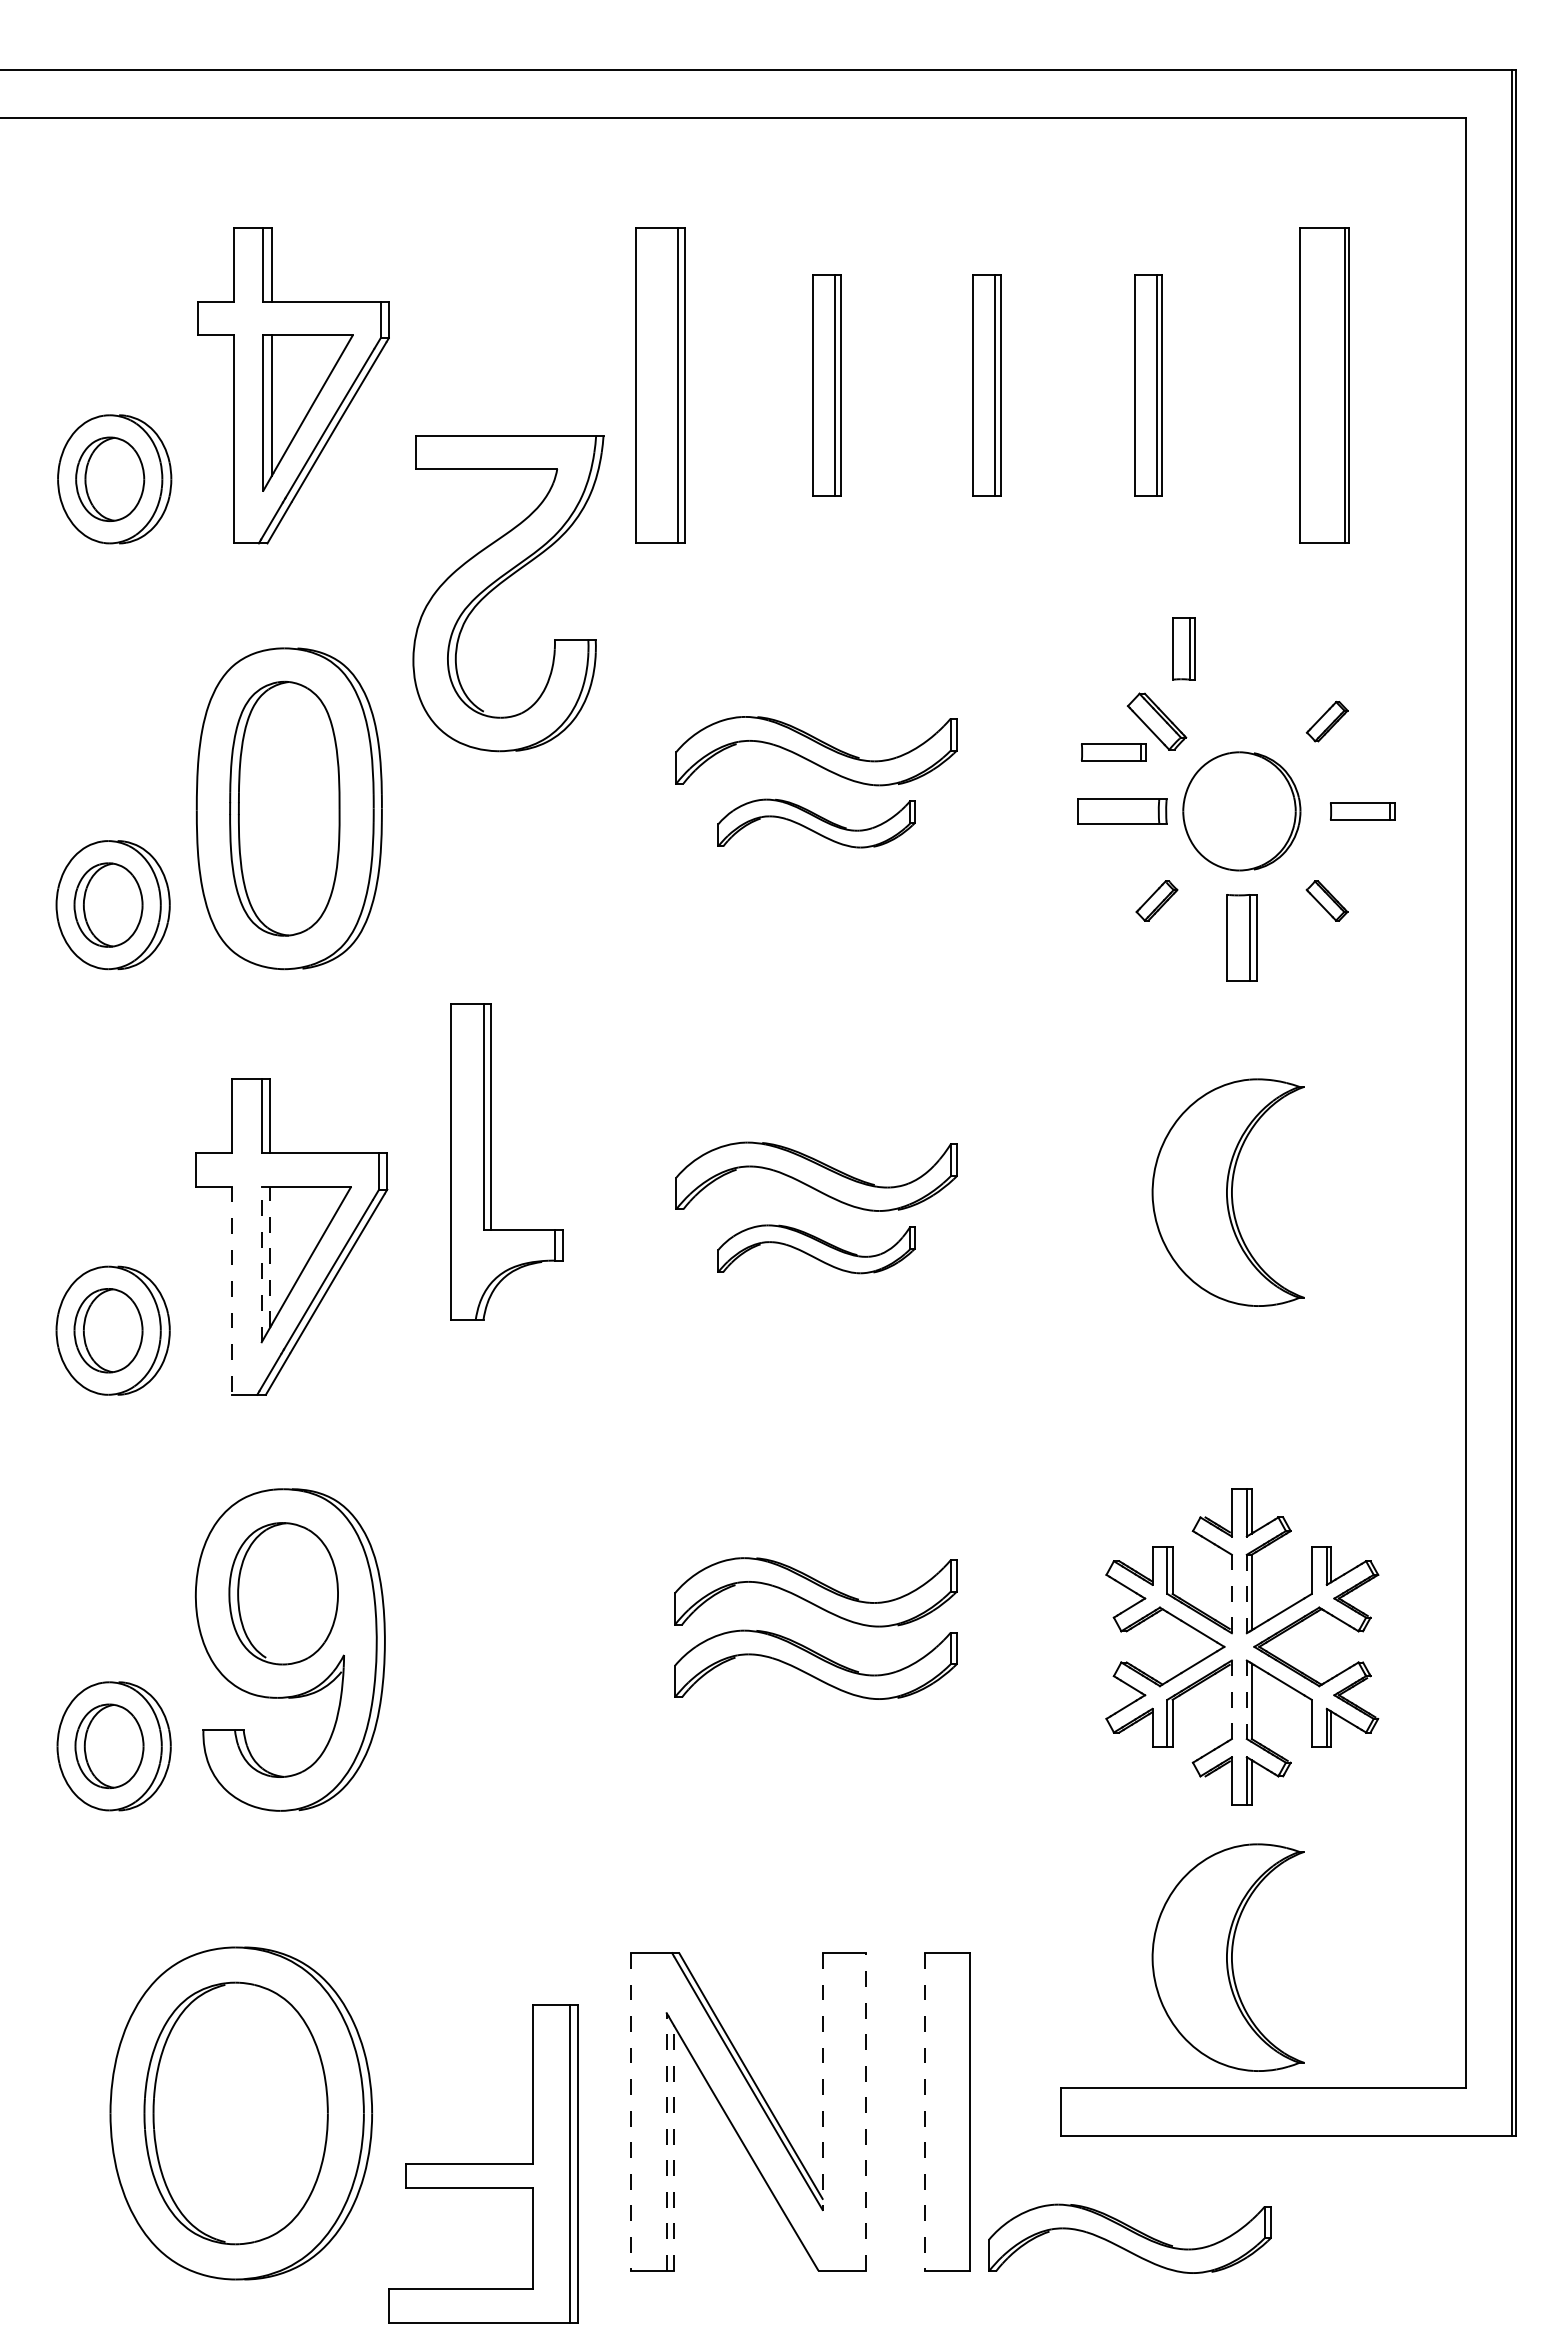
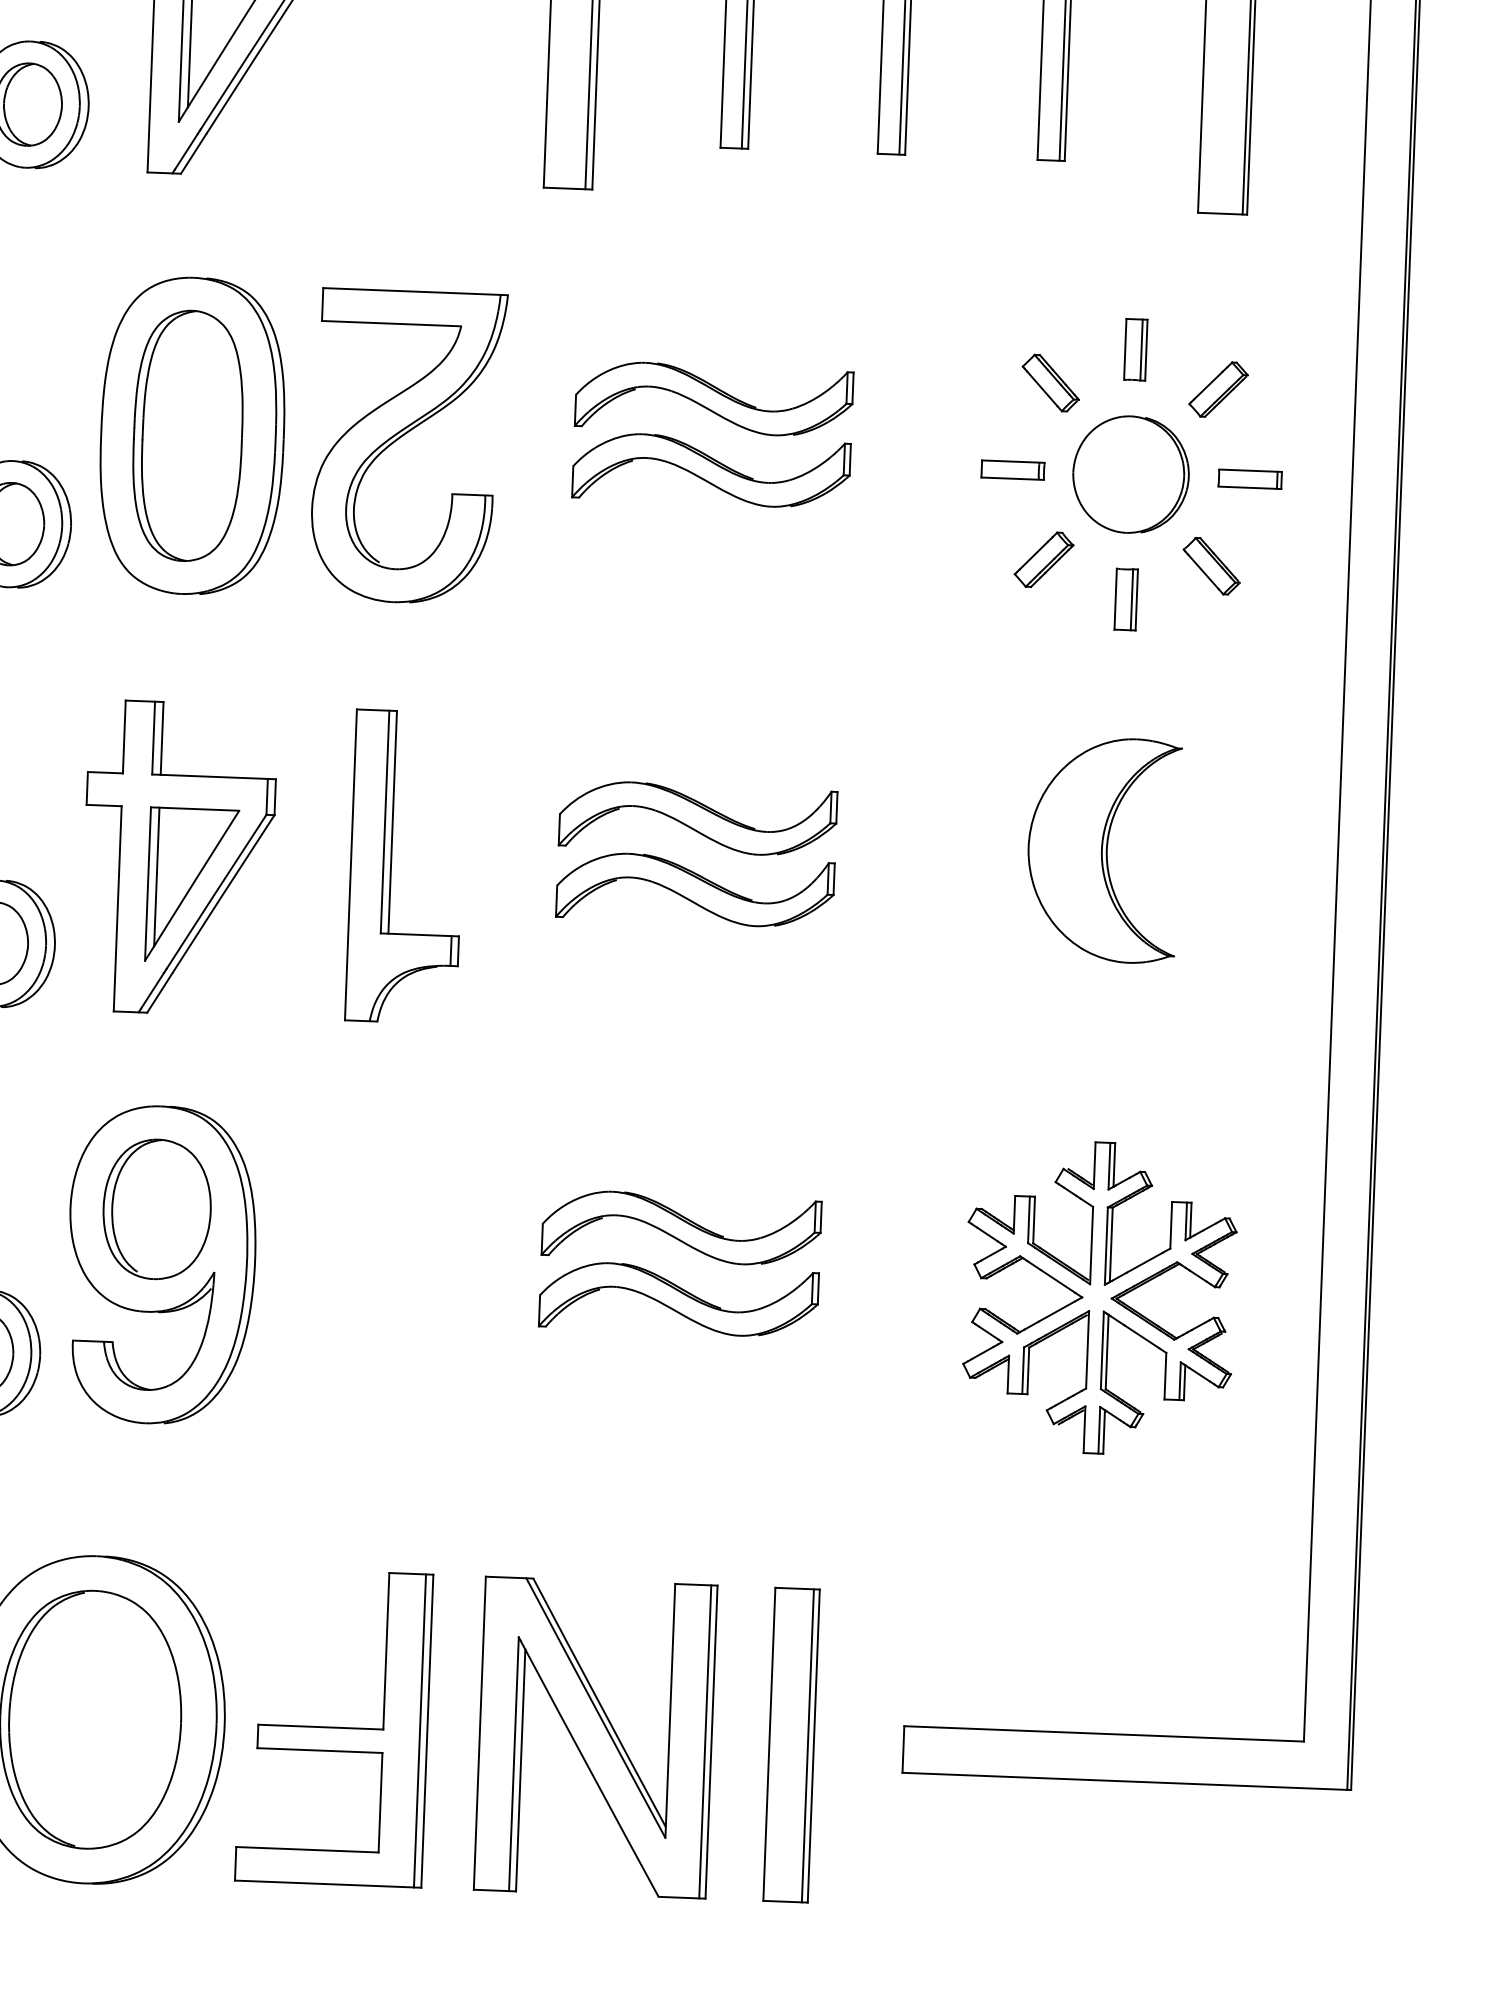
part: (502, 583) -> (402, 436), moved
part: (1183, 648) -> (1135, 349), moved
part: (1327, 721) -> (1218, 389), size x1.43
part: (1113, 752) -> (1006, 411), removed
part: (1121, 811) -> (1012, 470), size x0.71
part: (816, 823) -> (711, 470), size x1.43
part: (1156, 900) -> (1043, 559), size x1.43
part: (1326, 900) -> (1211, 565), size x1.43
part: (1241, 937) -> (1125, 598), size x0.71
part: (491, 1161) -> (391, 865), moved
part: (816, 1249) -> (695, 890), size x1.43
line: (270, 1256) -> (156, 876), dashed -> solid
line: (261, 1264) -> (147, 884), dashed -> solid
line: (232, 1291) -> (118, 909), dashed -> solid
line: (1231, 1593) -> (1091, 1245), dashed -> solid
line: (1246, 1594) -> (1105, 1246), dashed -> solid
line: (1231, 1699) -> (1087, 1349), dashed -> solid
line: (1246, 1700) -> (1101, 1351), dashed -> solid
part: (1227, 1957) -> (1073, 1603), removed
line: (823, 2081) -> (670, 1710), dashed -> solid
line: (631, 2111) -> (480, 1732), dashed -> solid
line: (859, 2111) -> (705, 1741), added
line: (866, 2111) -> (711, 1741), dashed -> solid
line: (924, 2111) -> (769, 1743), dashed -> solid
line: (963, 2111) -> (807, 1745), added
line: (666, 2141) -> (513, 1763), dashed -> solid
line: (673, 2148) -> (520, 1770), dashed -> solid
part: (483, 2163) -> (334, 1727), moved
part: (1129, 2238) -> (966, 1876), removed

